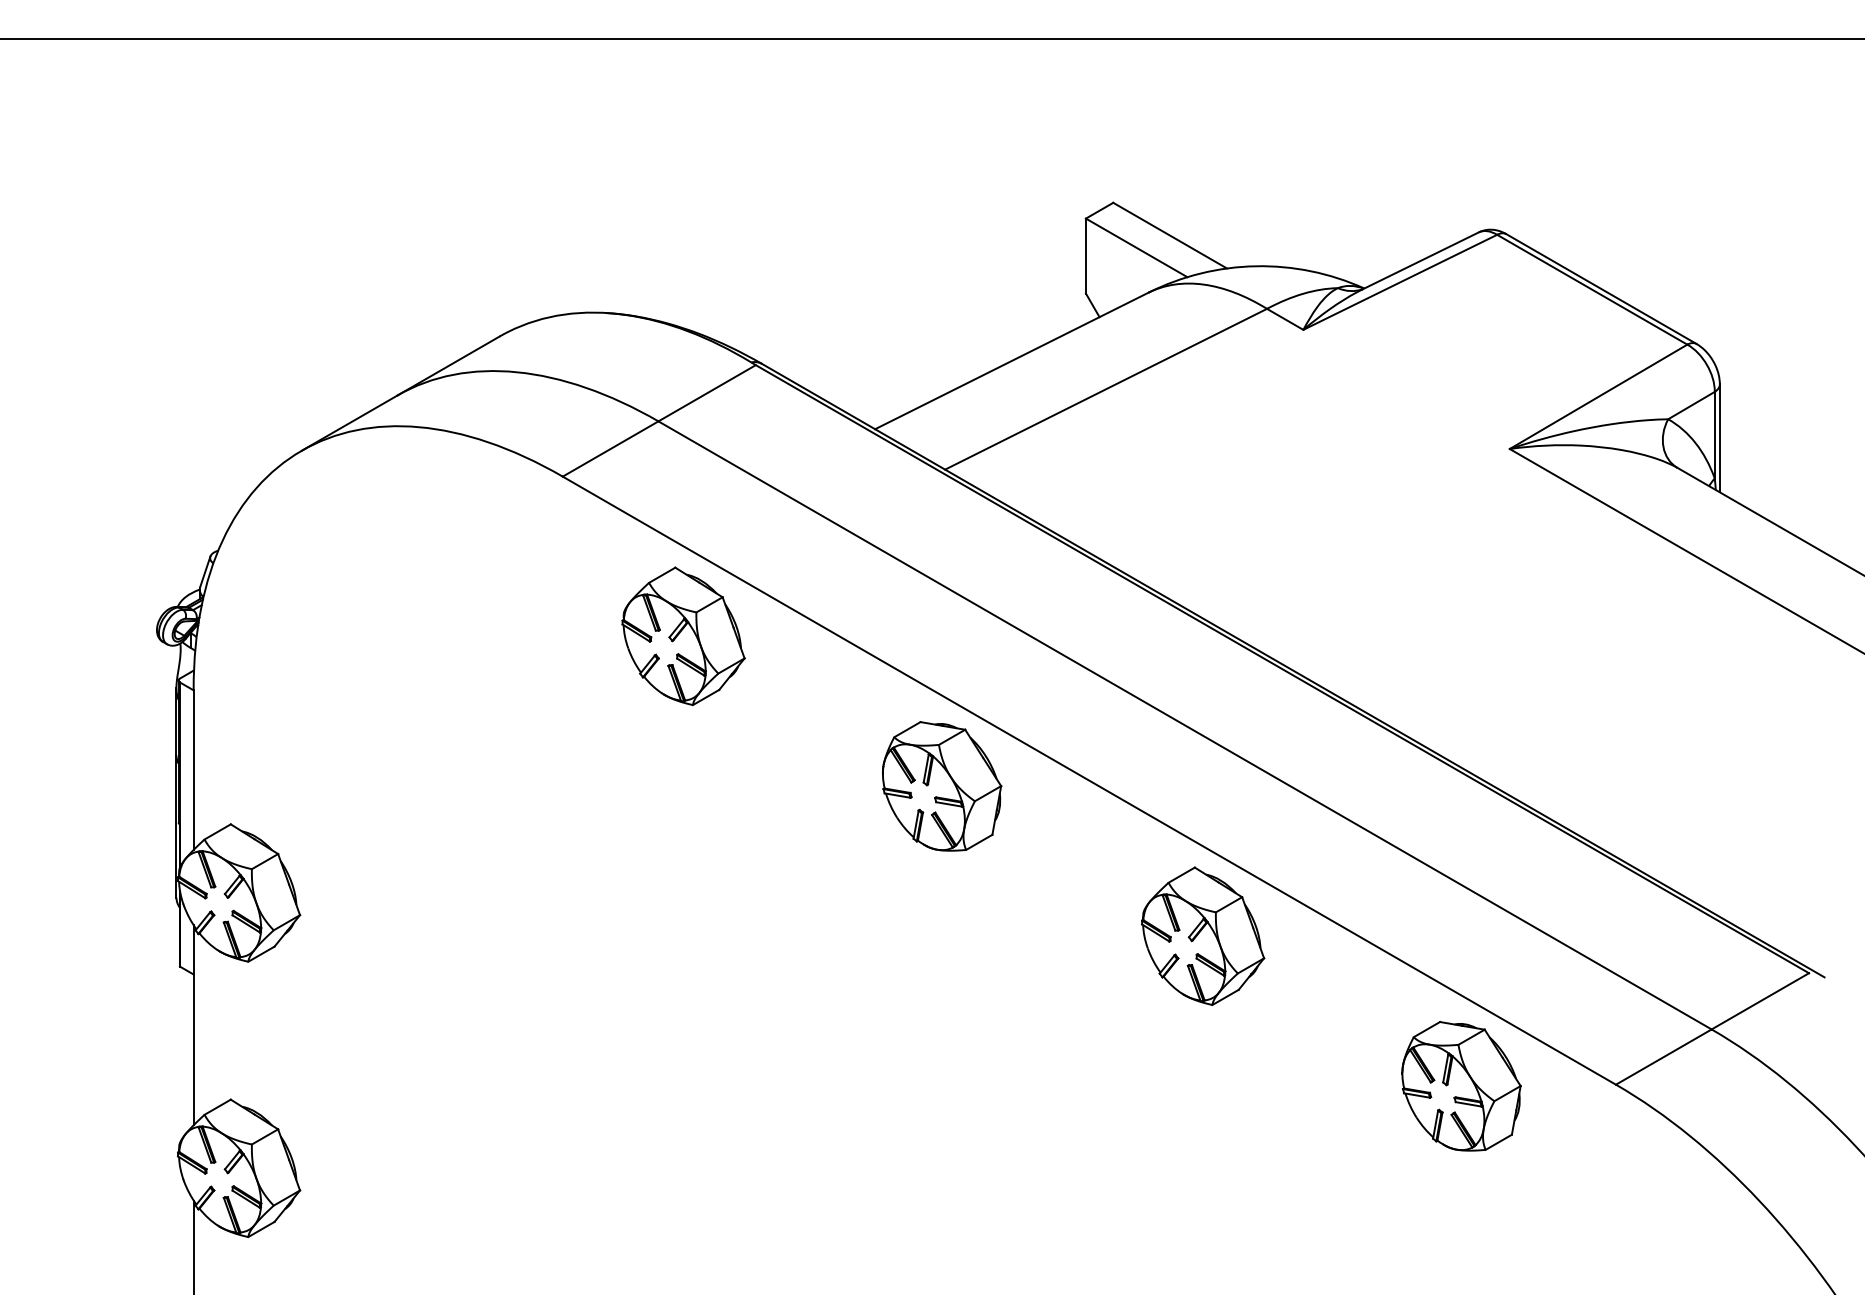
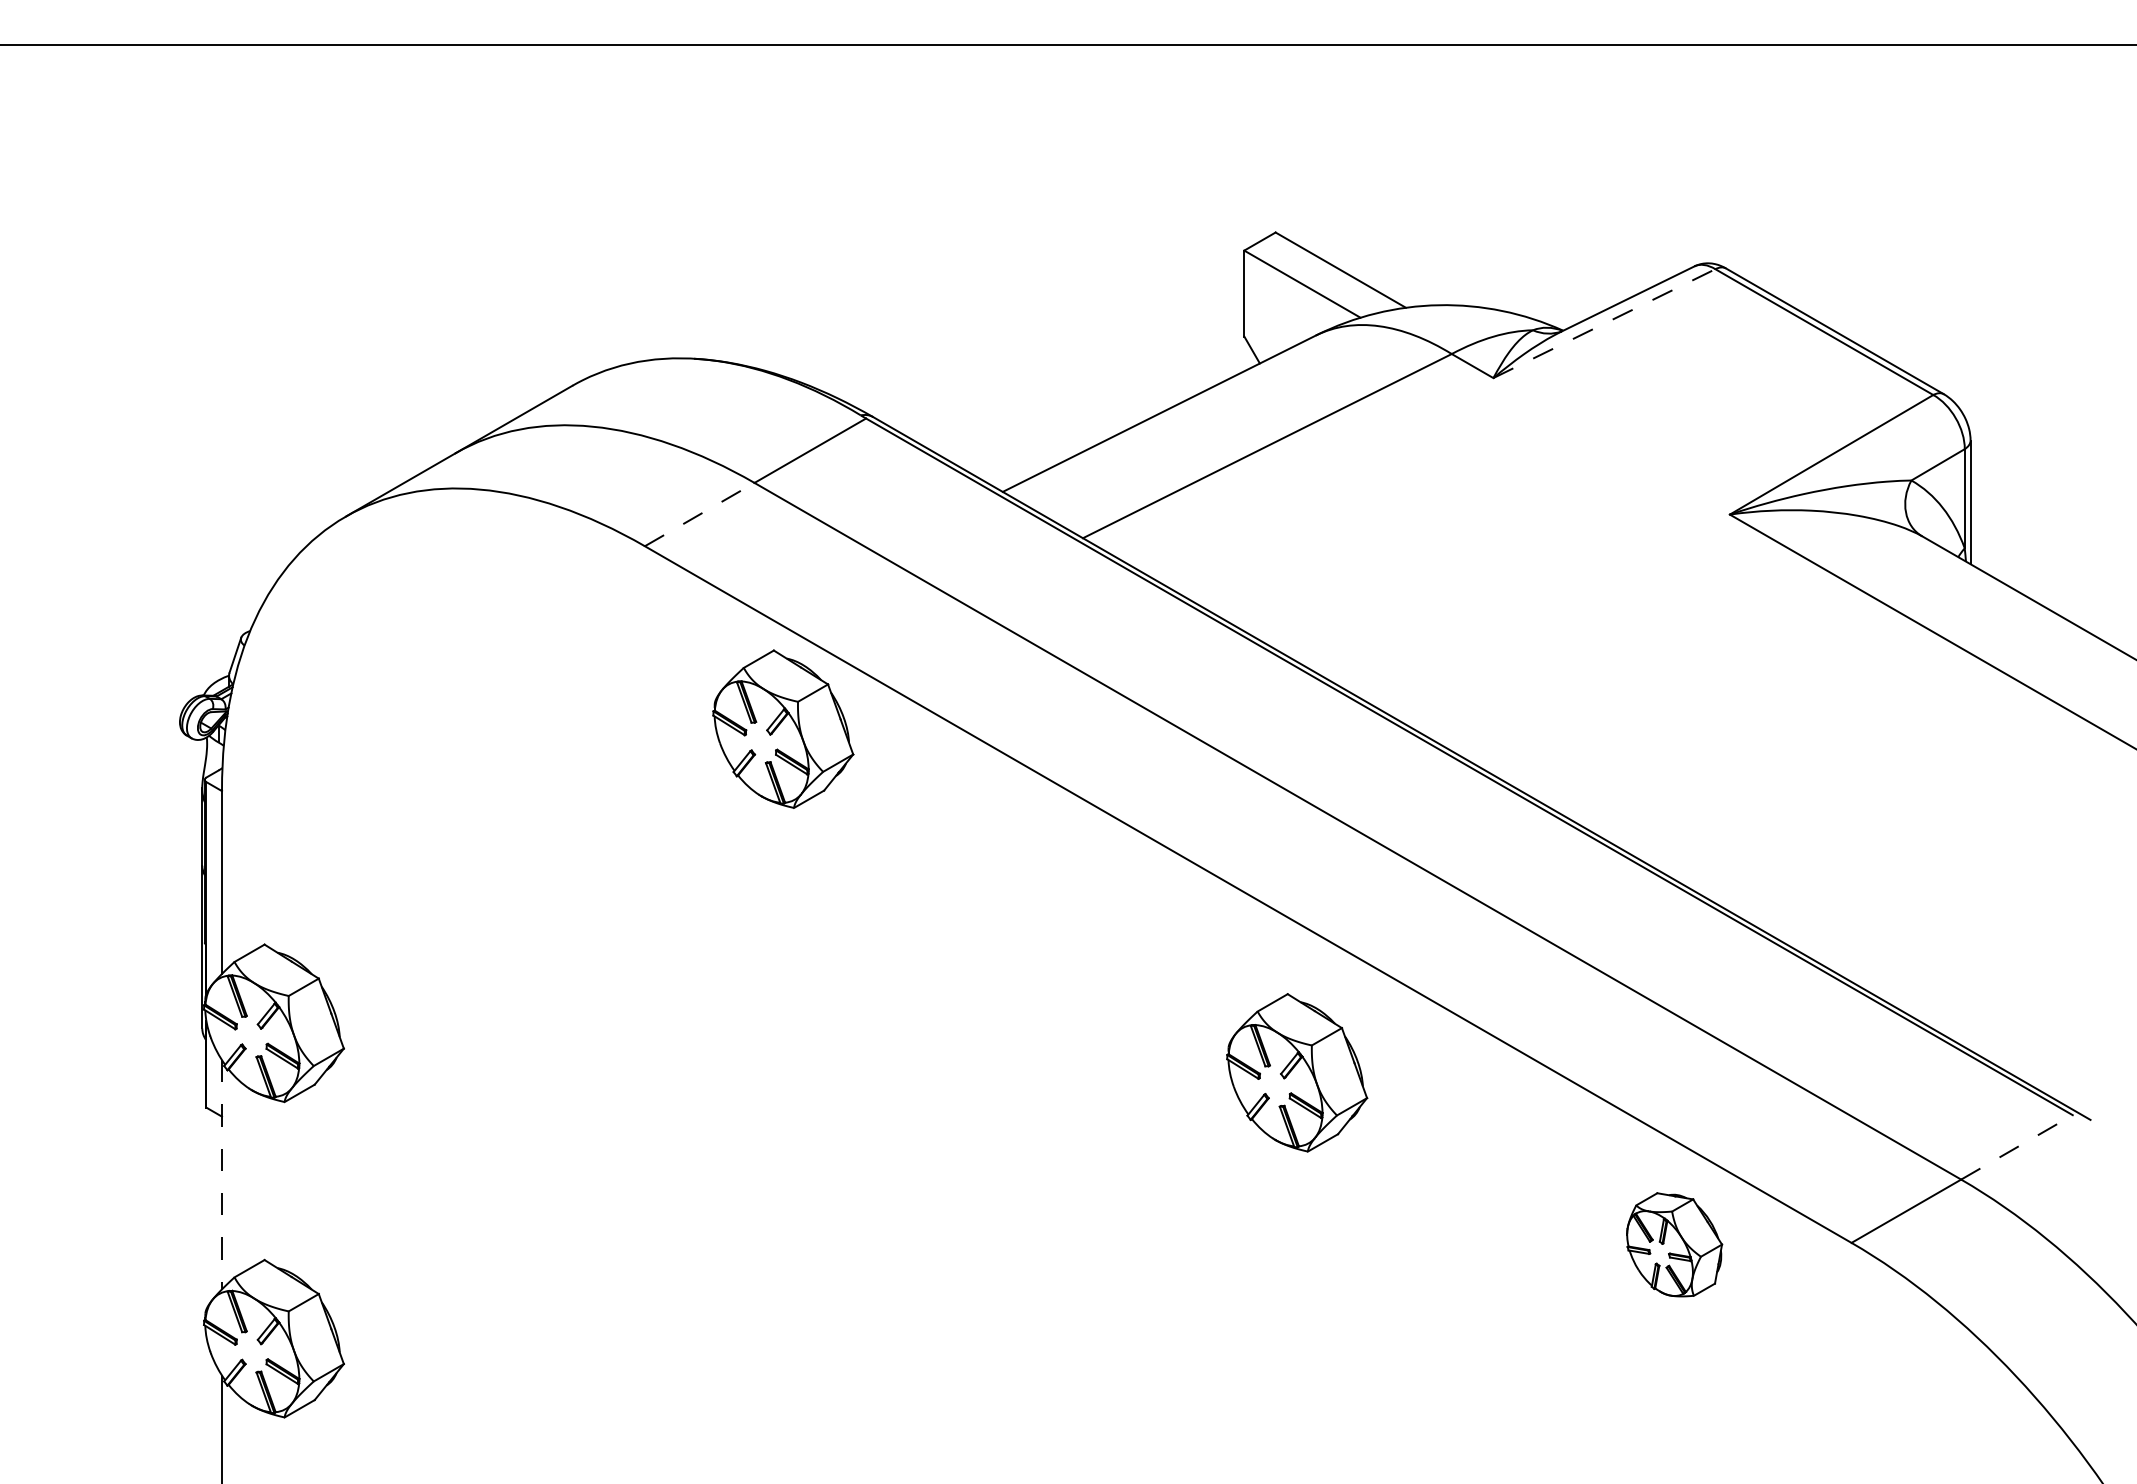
line: (1400, 282) -> (1604, 323), solid -> dashed
line: (611, 448) -> (700, 514), solid -> dashed
part: (942, 786) -> (1079, 901), removed
part: (1203, 935) -> (1297, 1071), moved
line: (1760, 1001) -> (2017, 1147), solid -> dashed
line: (193, 1025) -> (221, 1175), solid -> dashed
part: (1461, 1086) -> (1674, 1244), size x0.7

